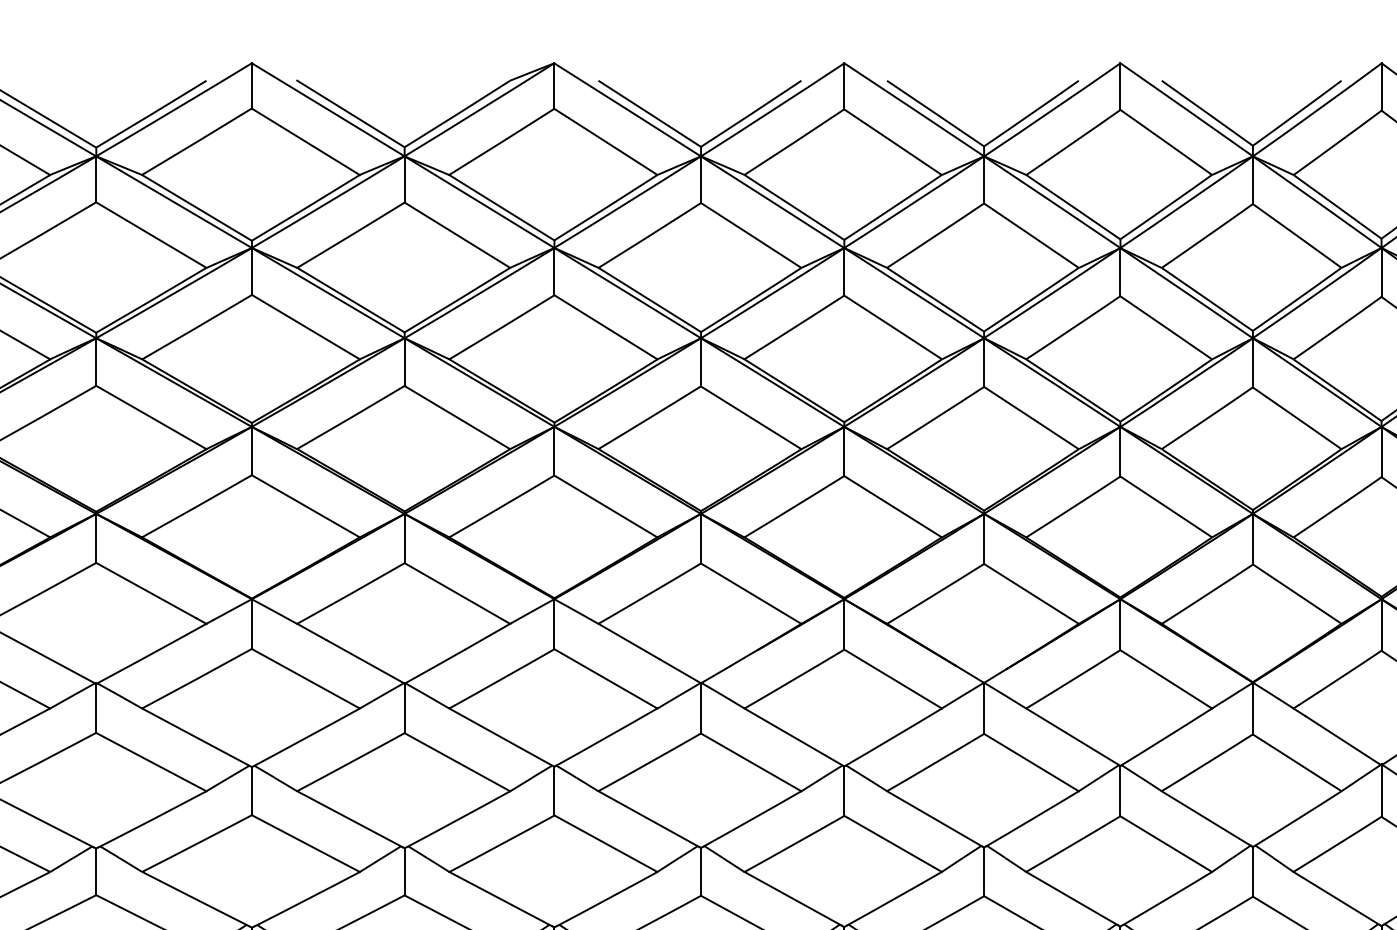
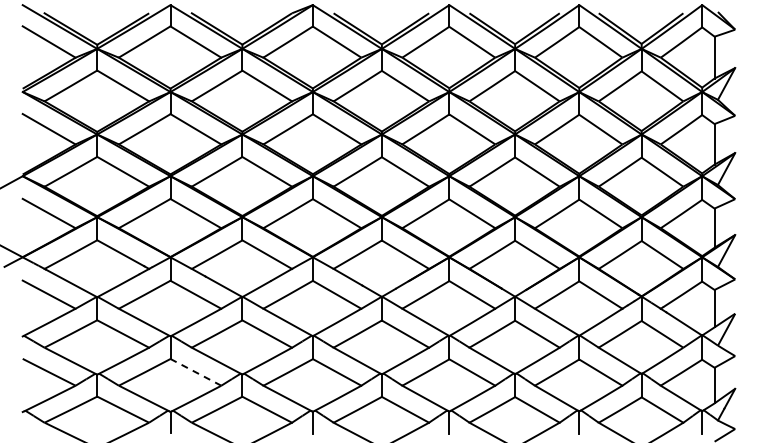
line: (304, 843) -> (195, 372), solid -> dashed

